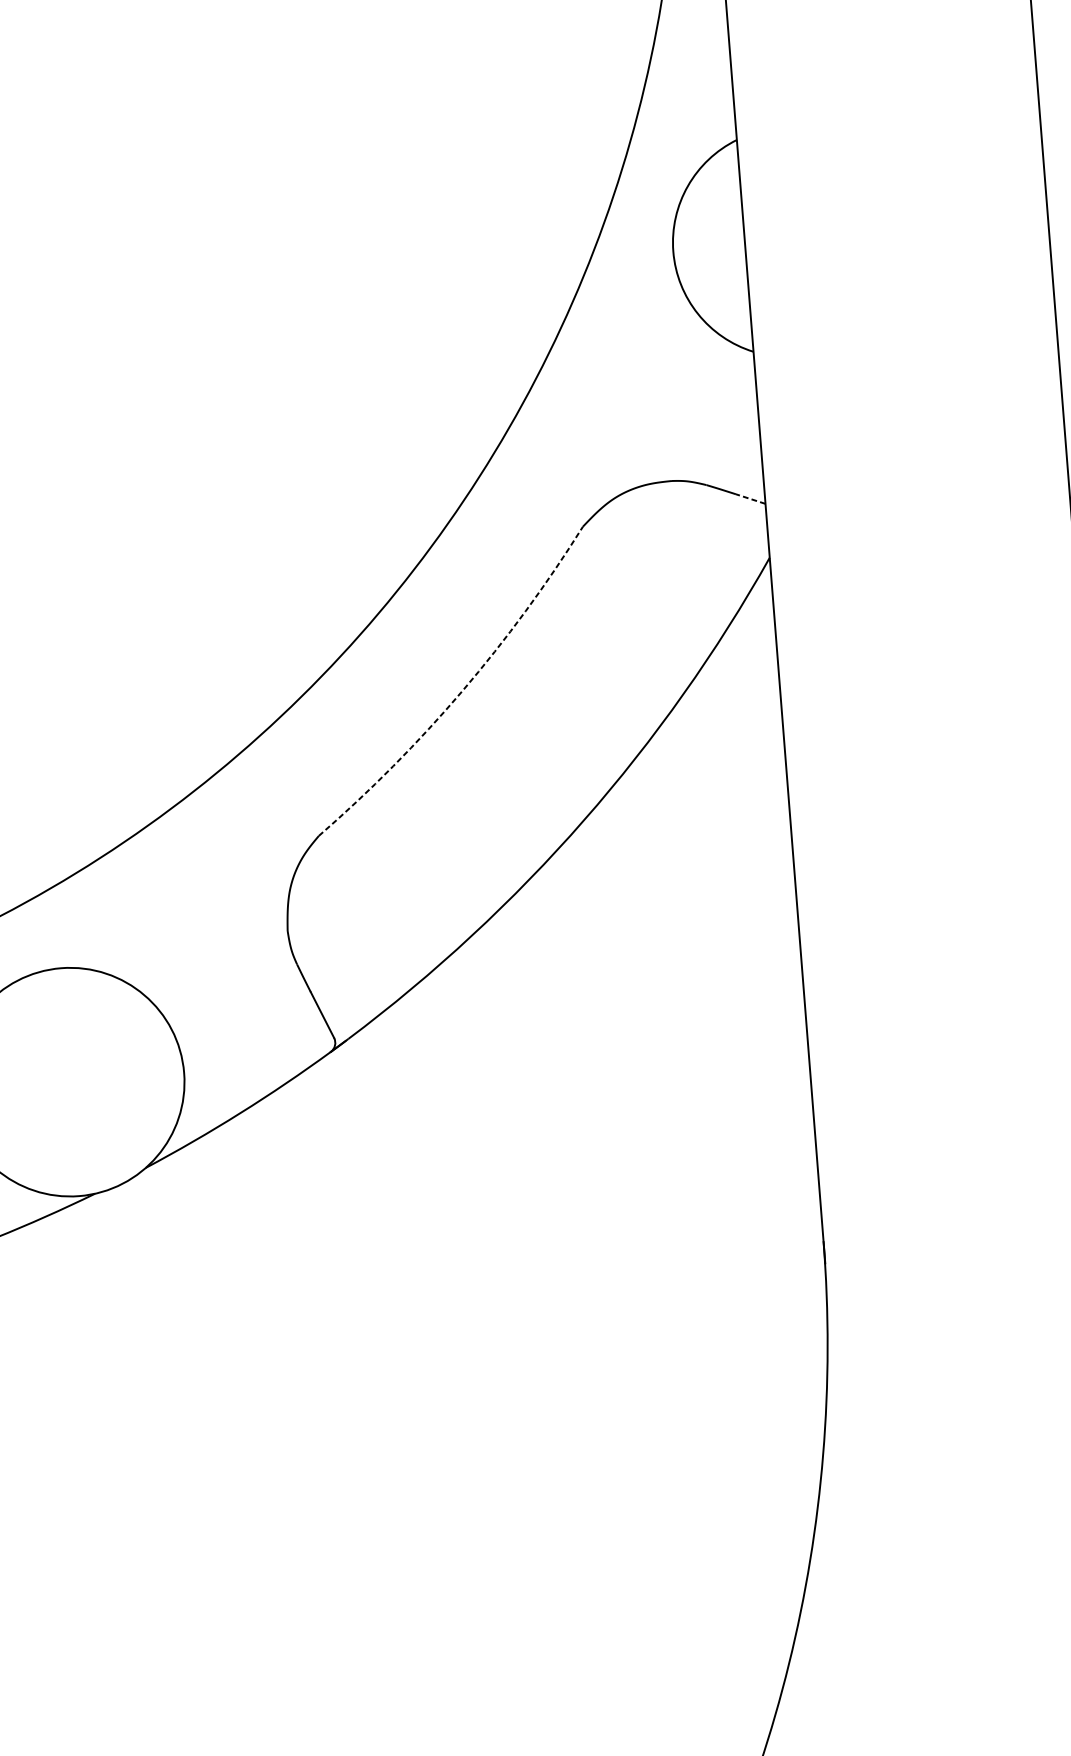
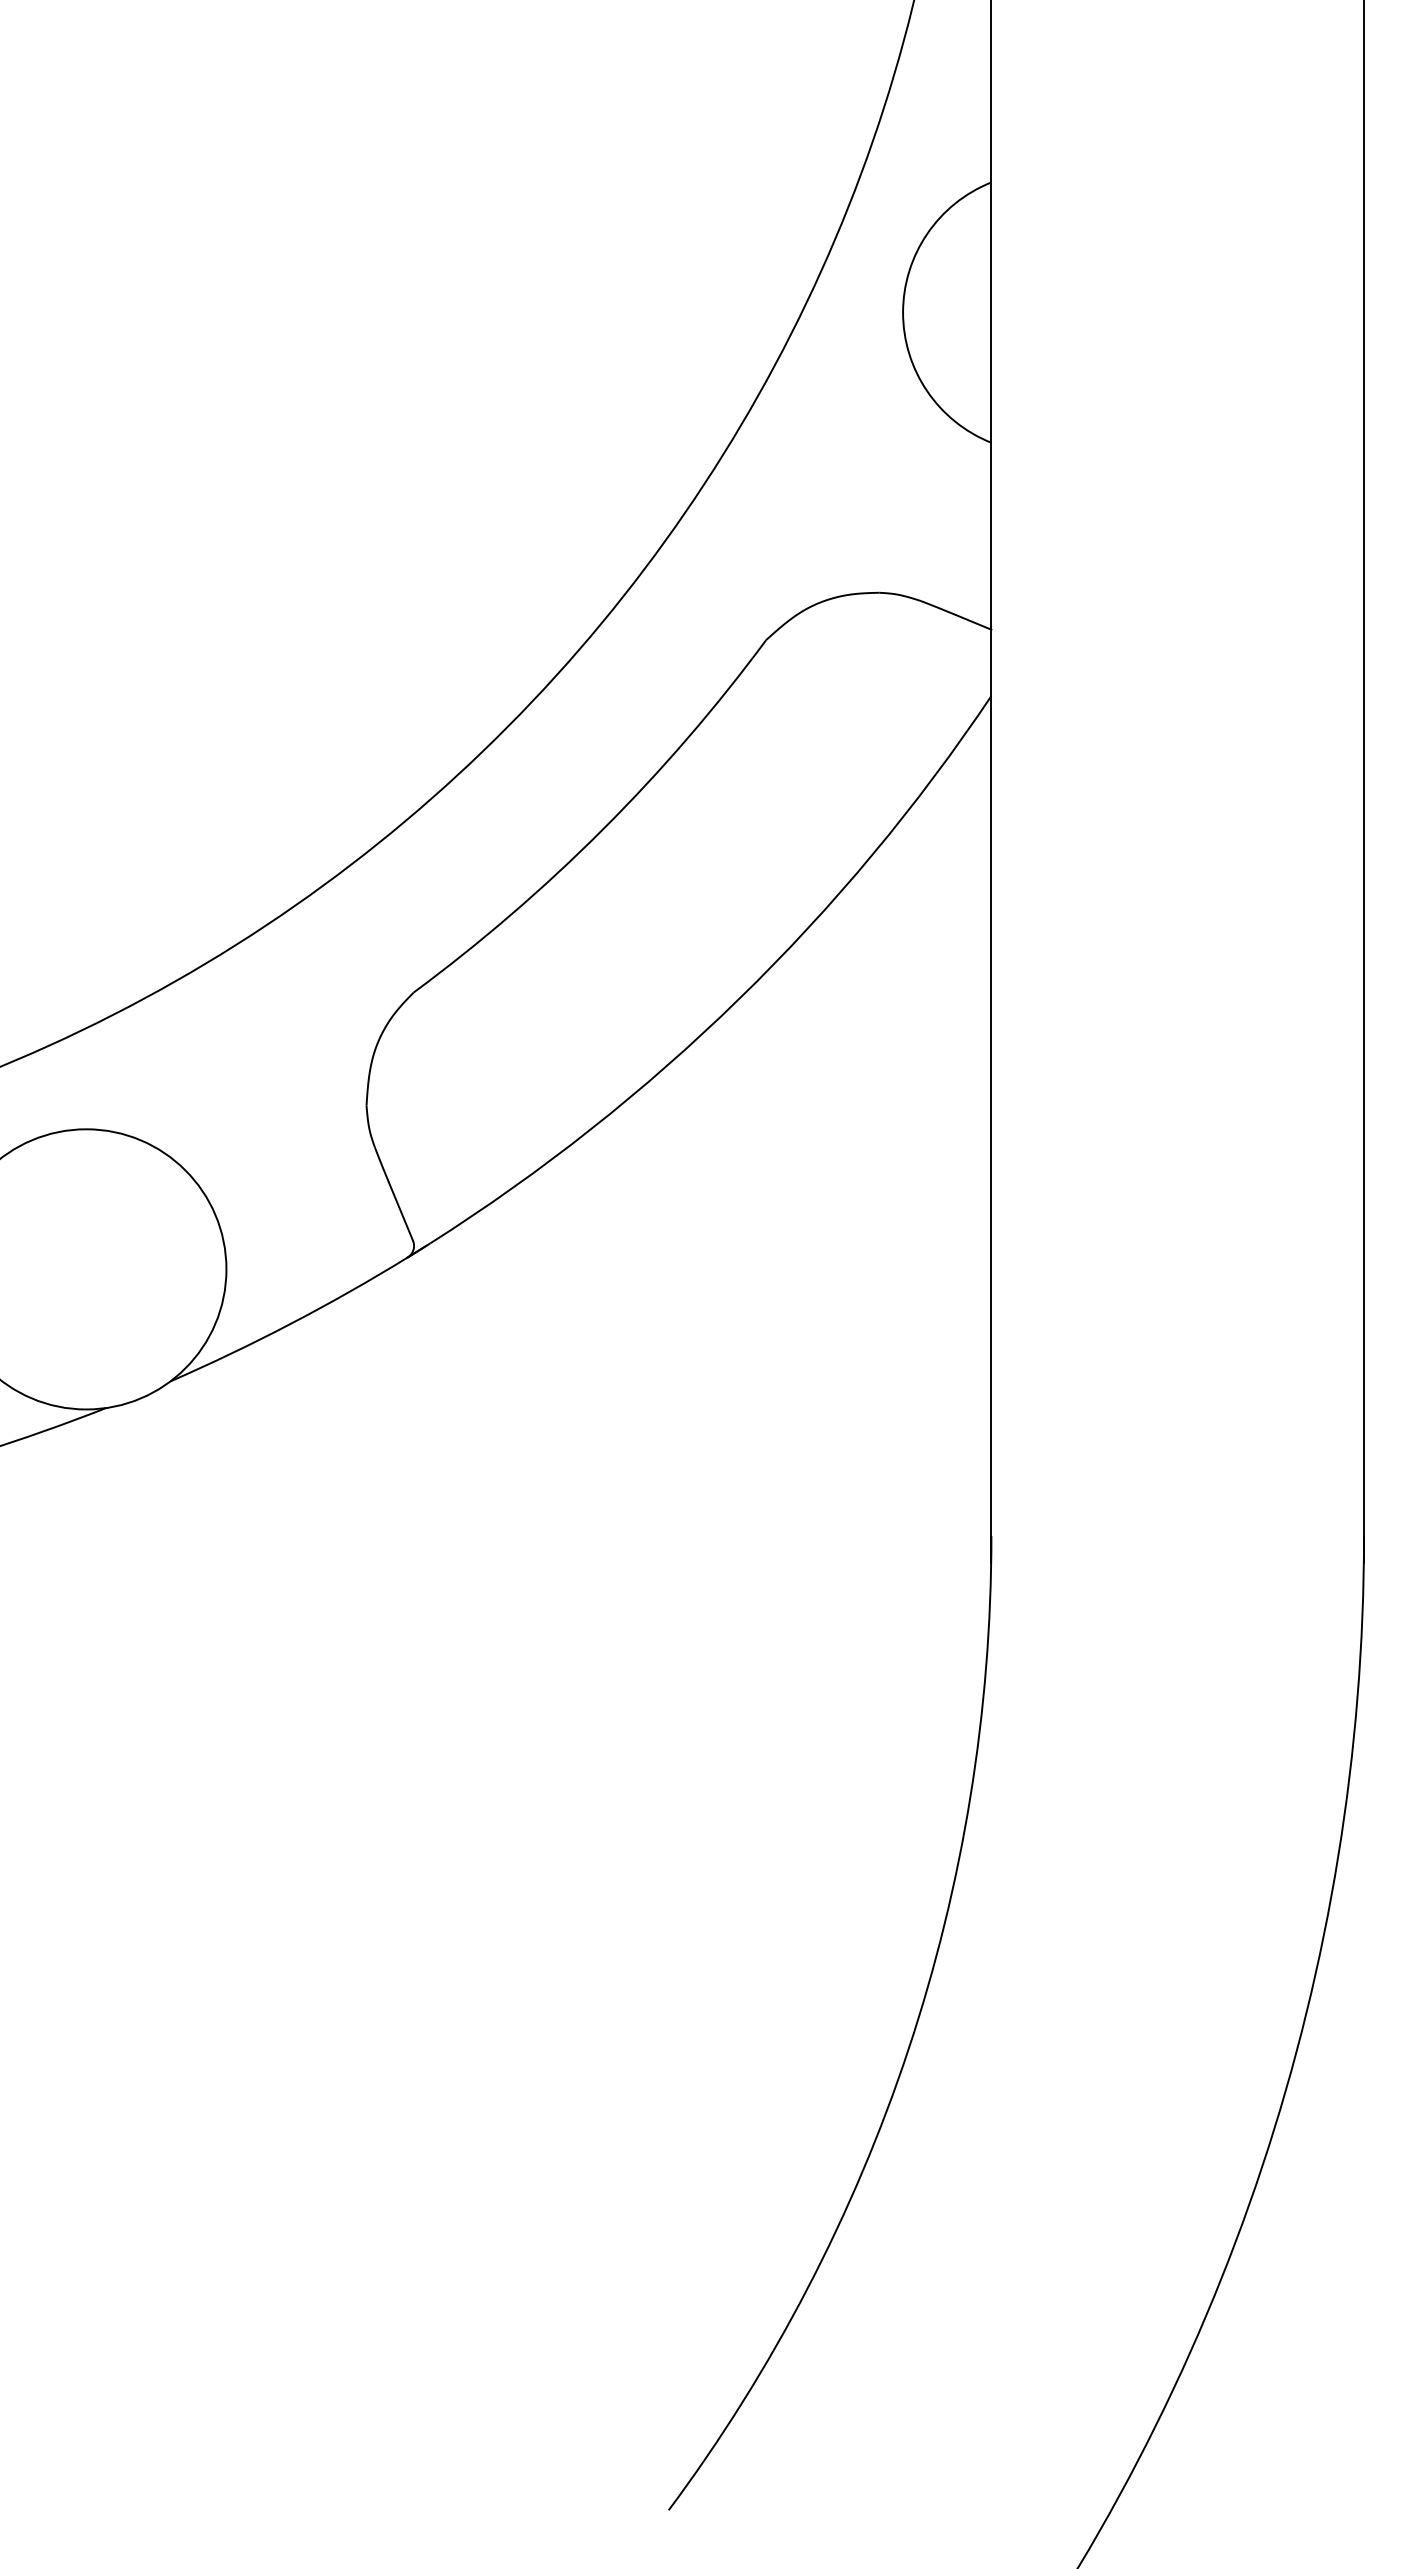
line: (750, 499) -> (973, 622), dashed -> solid
arc: (462, 691) -> (603, 829), dashed -> solid

